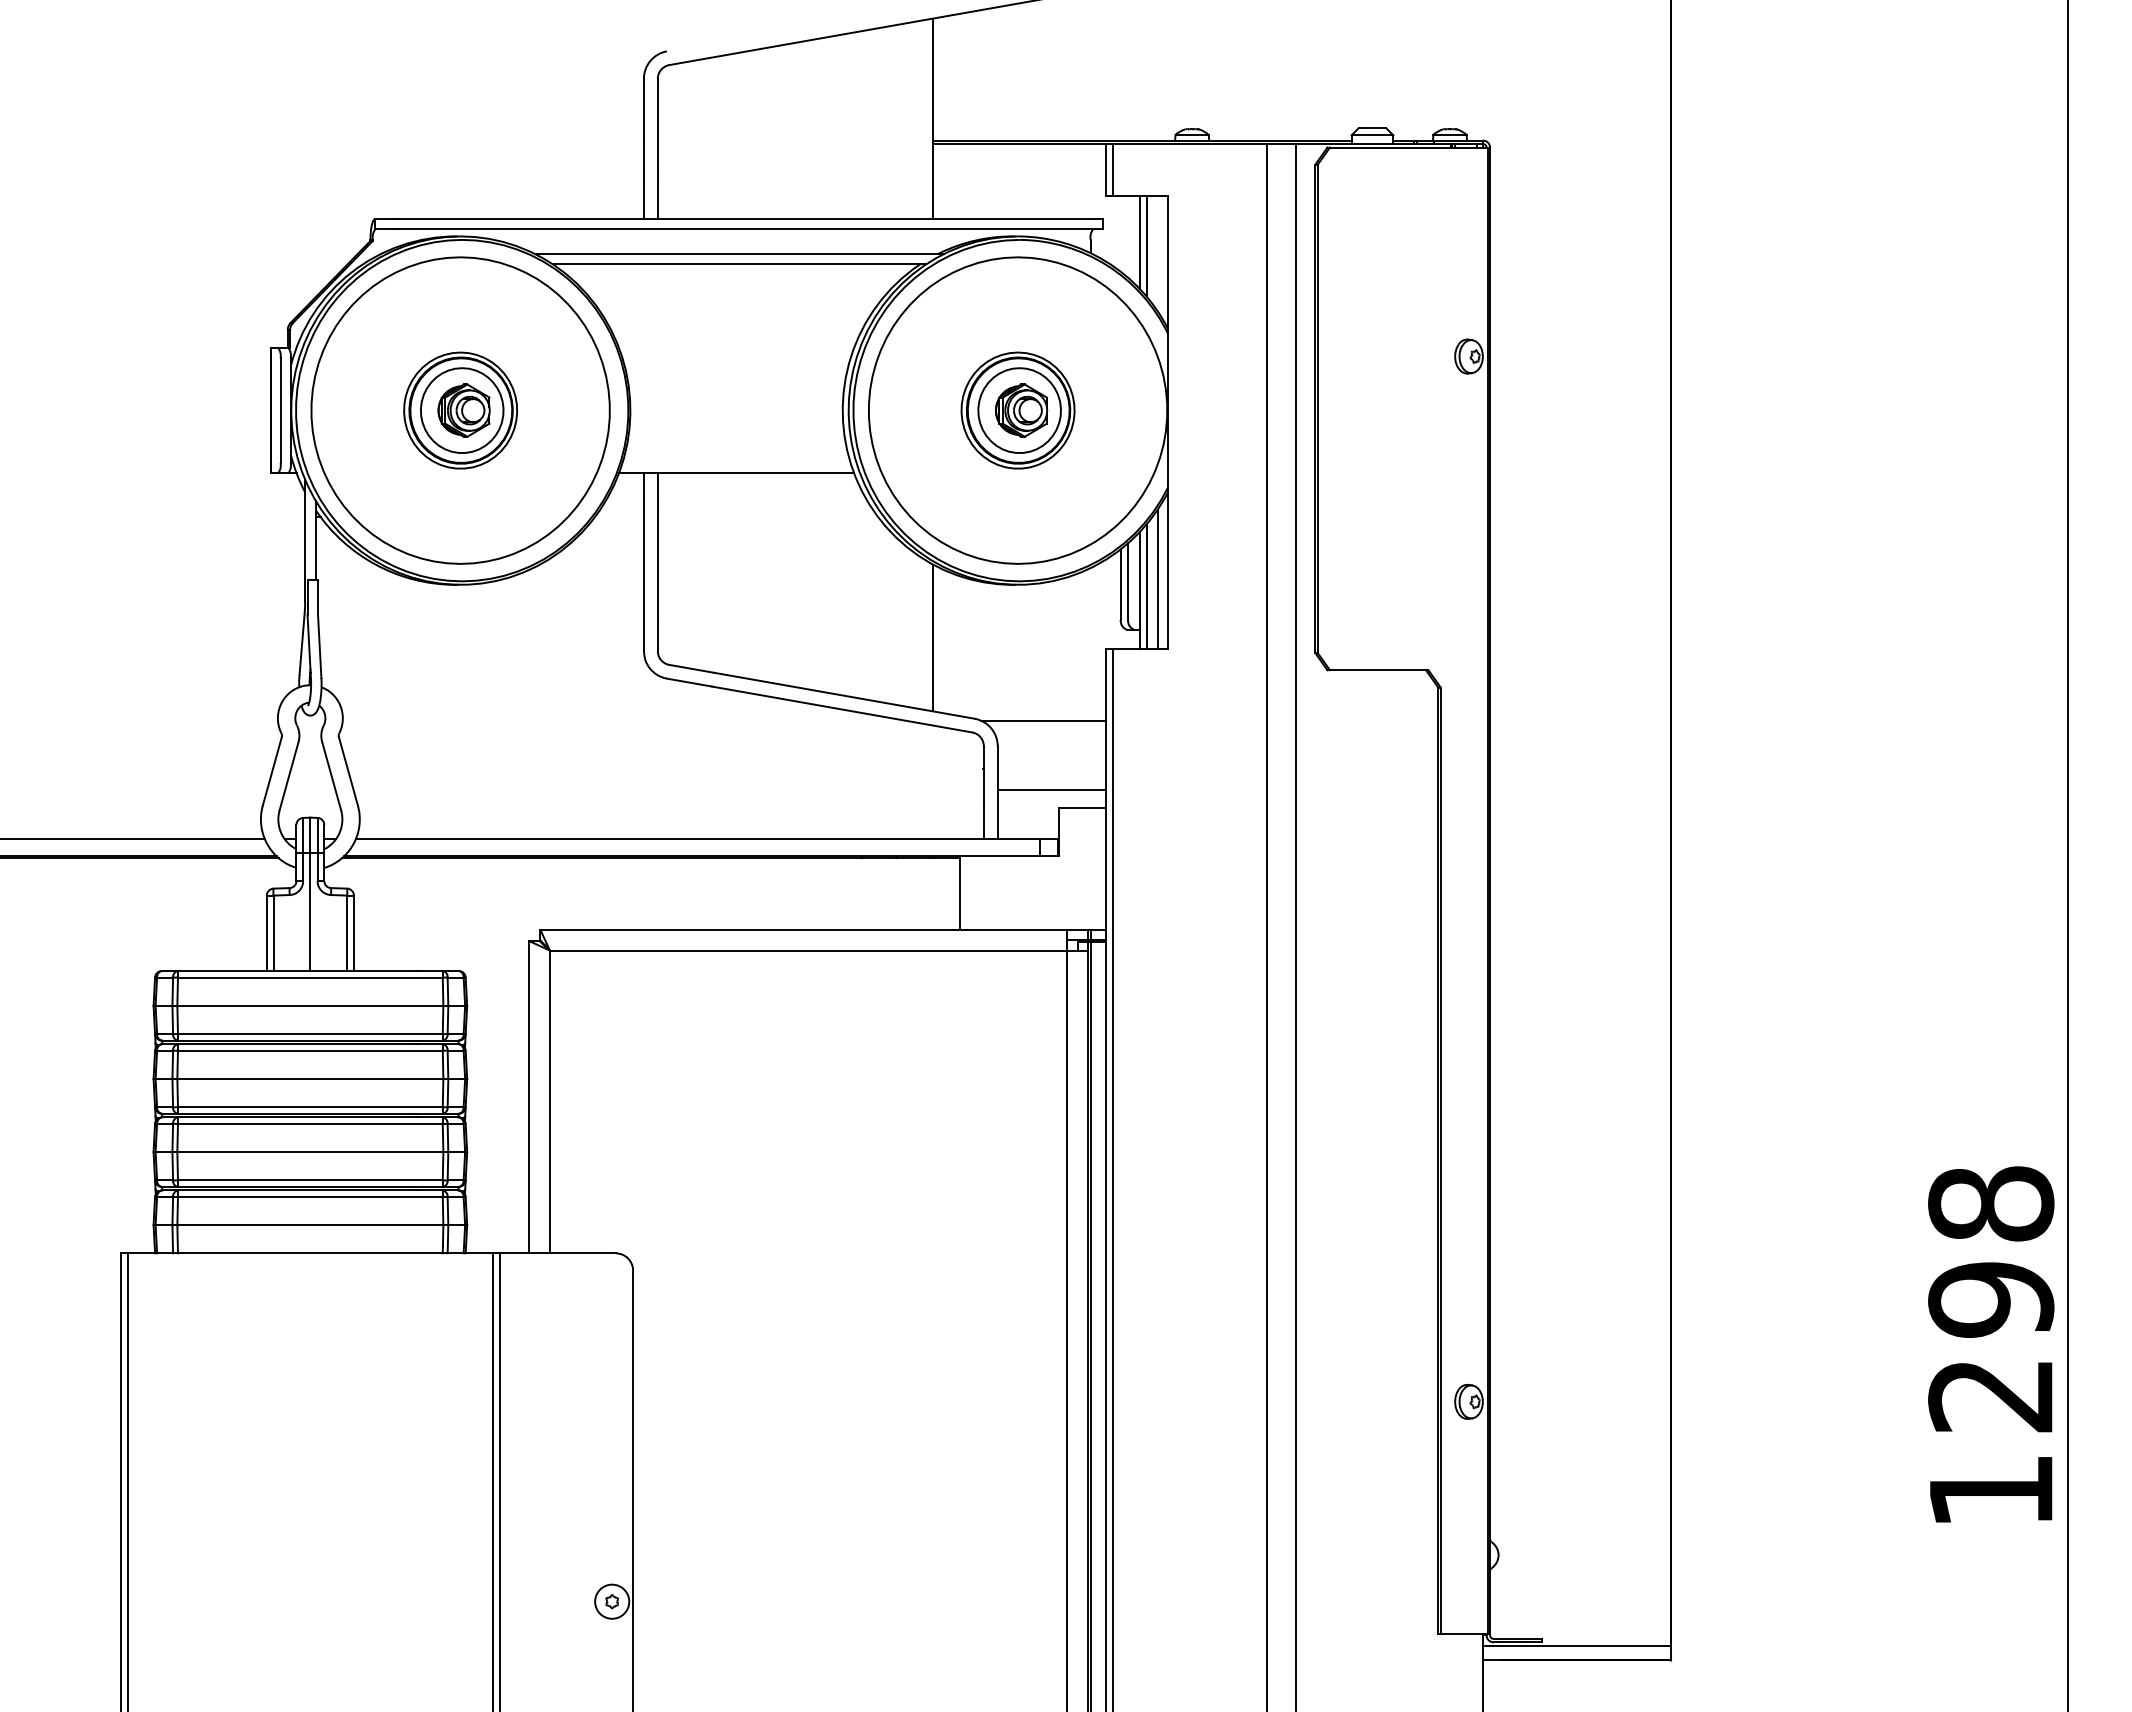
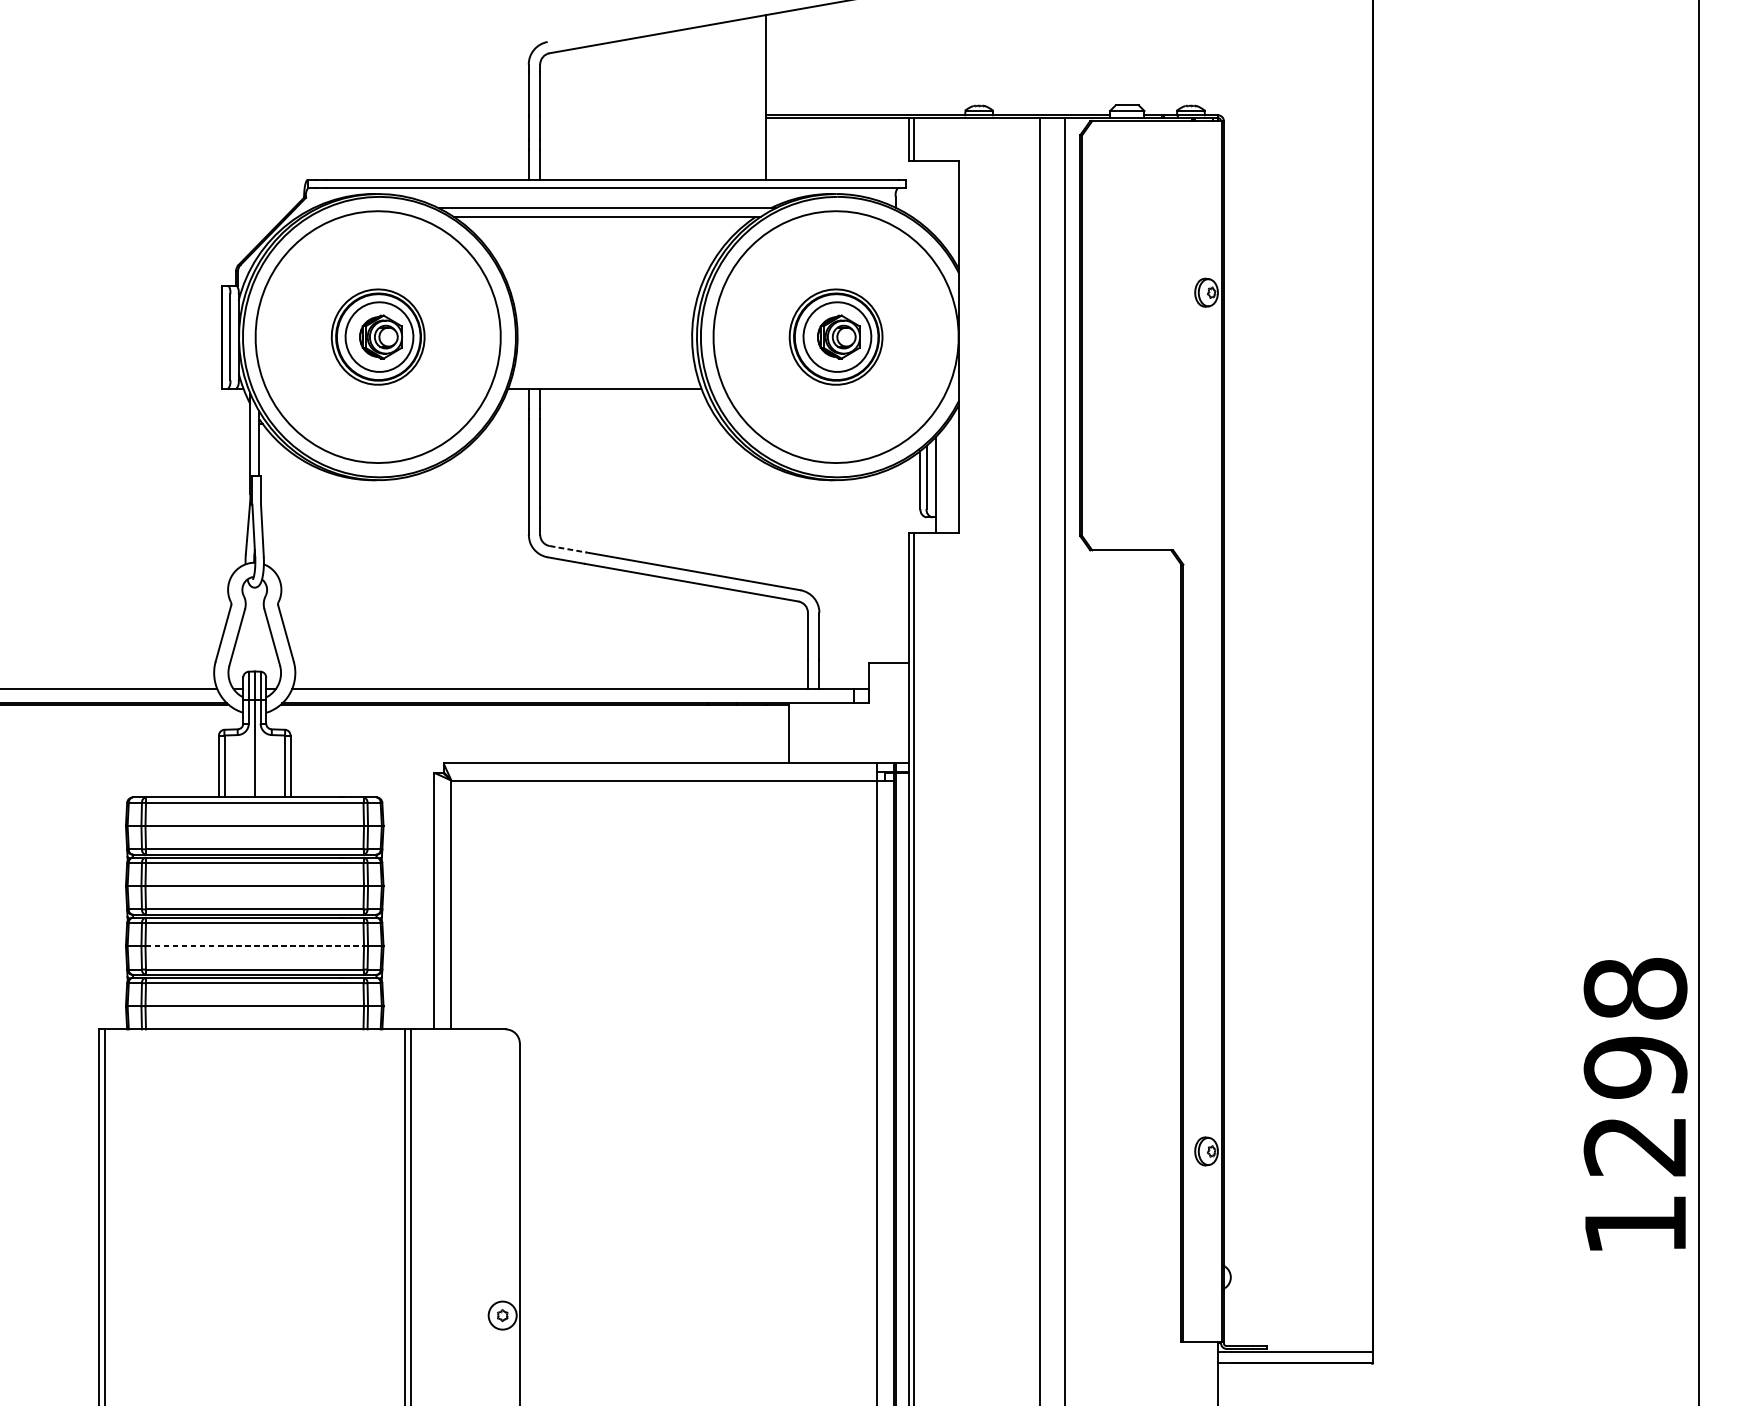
line: (1139, 242) -> (935, 199), removed
line: (1147, 246) -> (942, 202), removed
line: (1157, 579) -> (950, 475), removed
line: (1147, 586) -> (942, 481), removed
line: (933, 637) -> (766, 523), removed
line: (691, 668) -> (567, 548), solid -> dashed
line: (1043, 720) -> (857, 591), removed
line: (1051, 790) -> (863, 649), removed
line: (310, 1152) -> (254, 946), solid -> dashed

